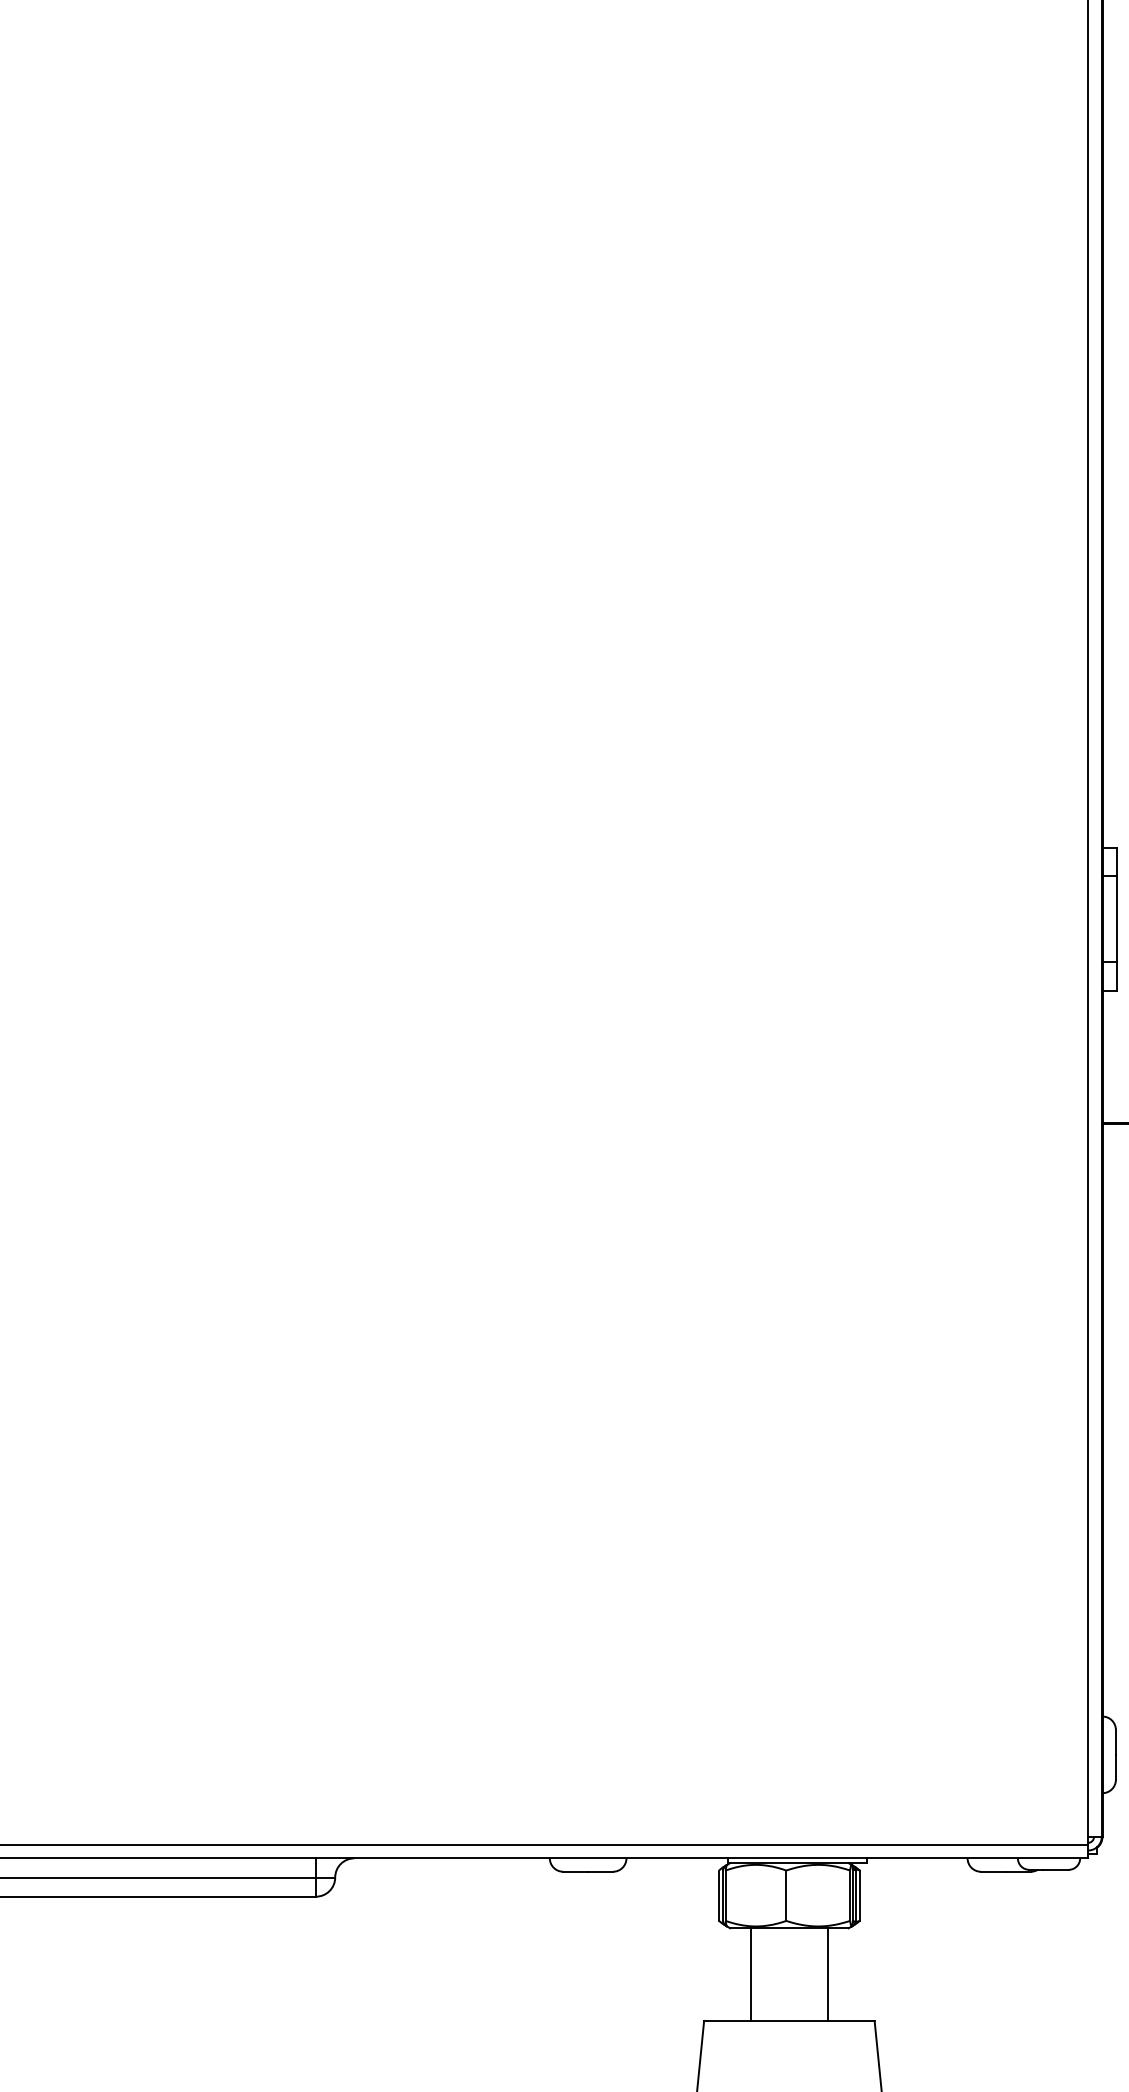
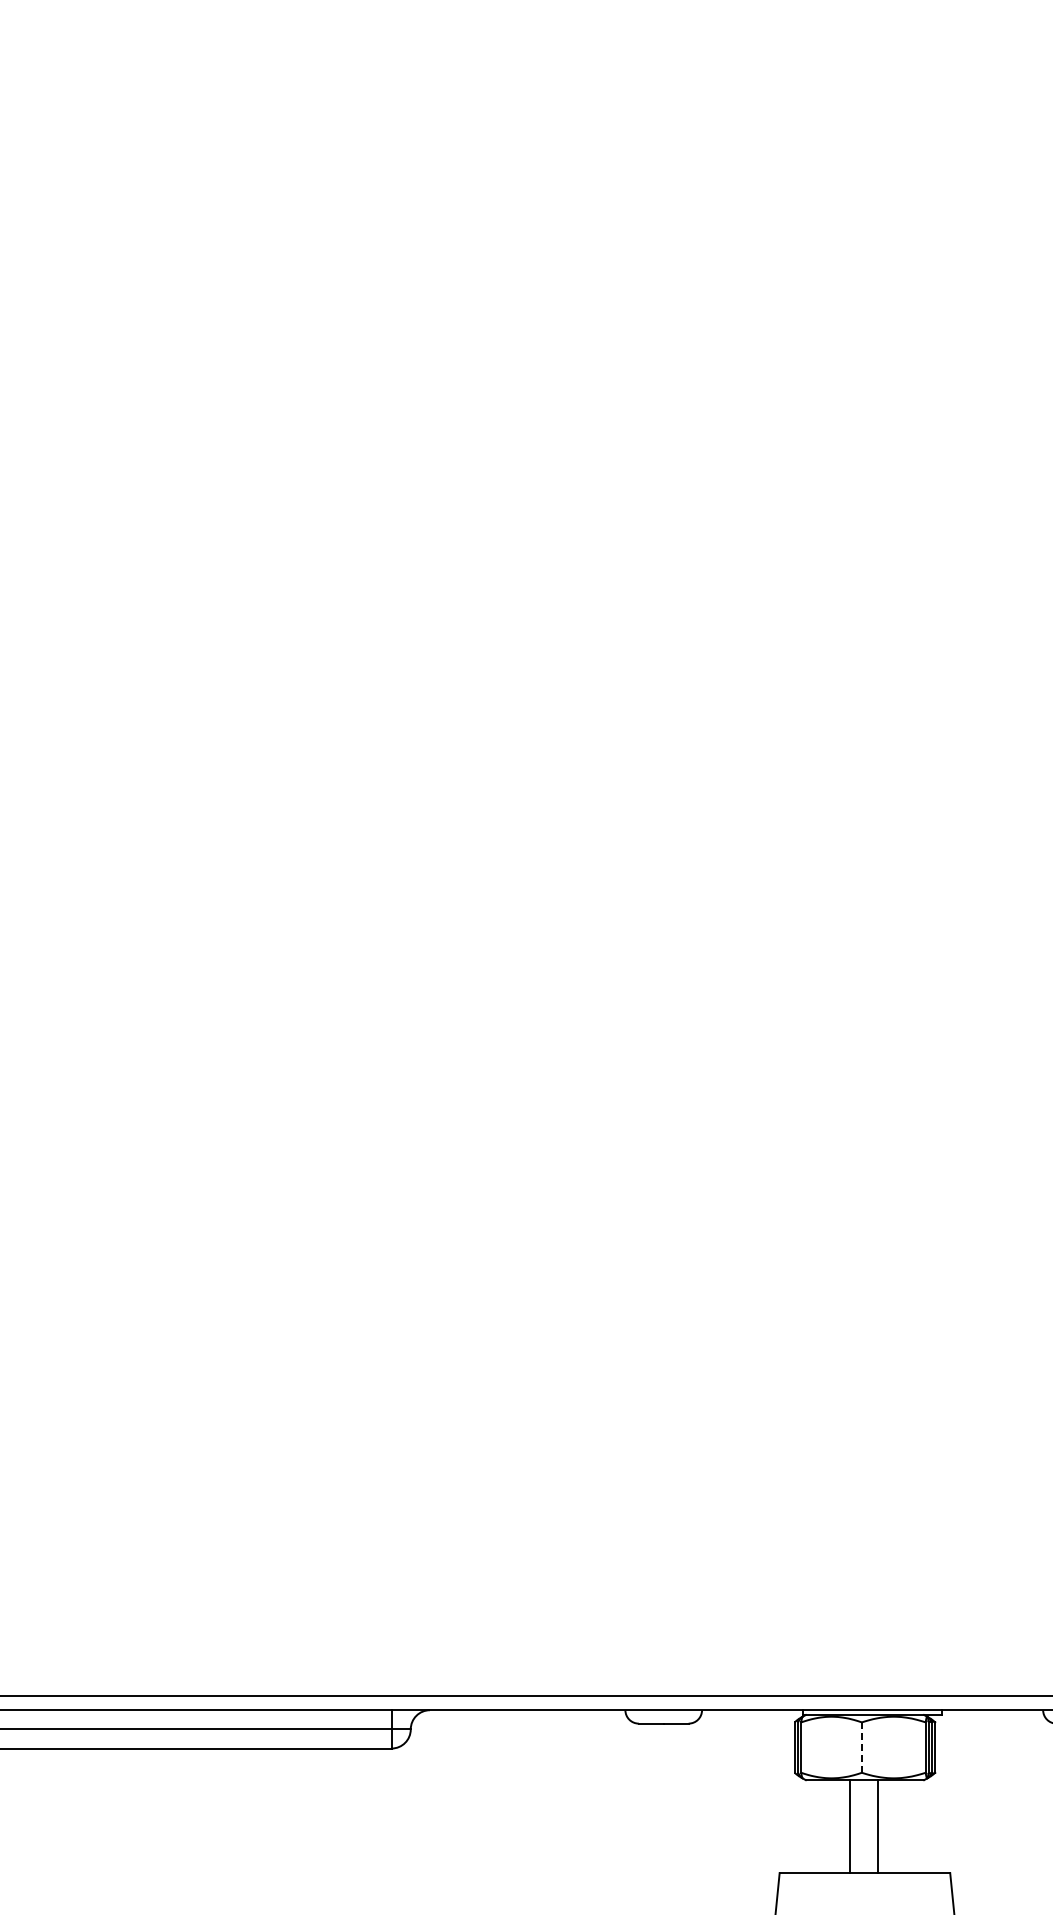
line: (786, 1896) -> (862, 1748), solid -> dashed
line: (751, 1974) -> (878, 1826), moved
line: (827, 1974) -> (850, 1826), moved

